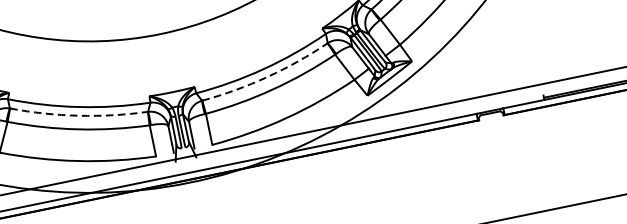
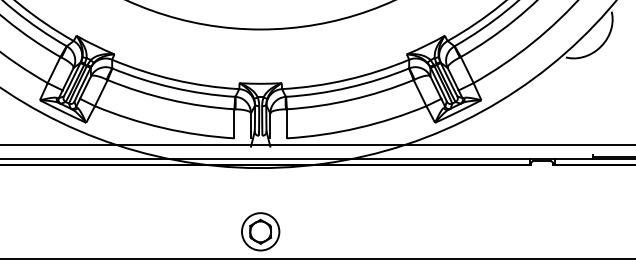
arc: (267, 76) -> (348, 87), dashed -> solid
arc: (78, 115) -> (172, 87), dashed -> solid

